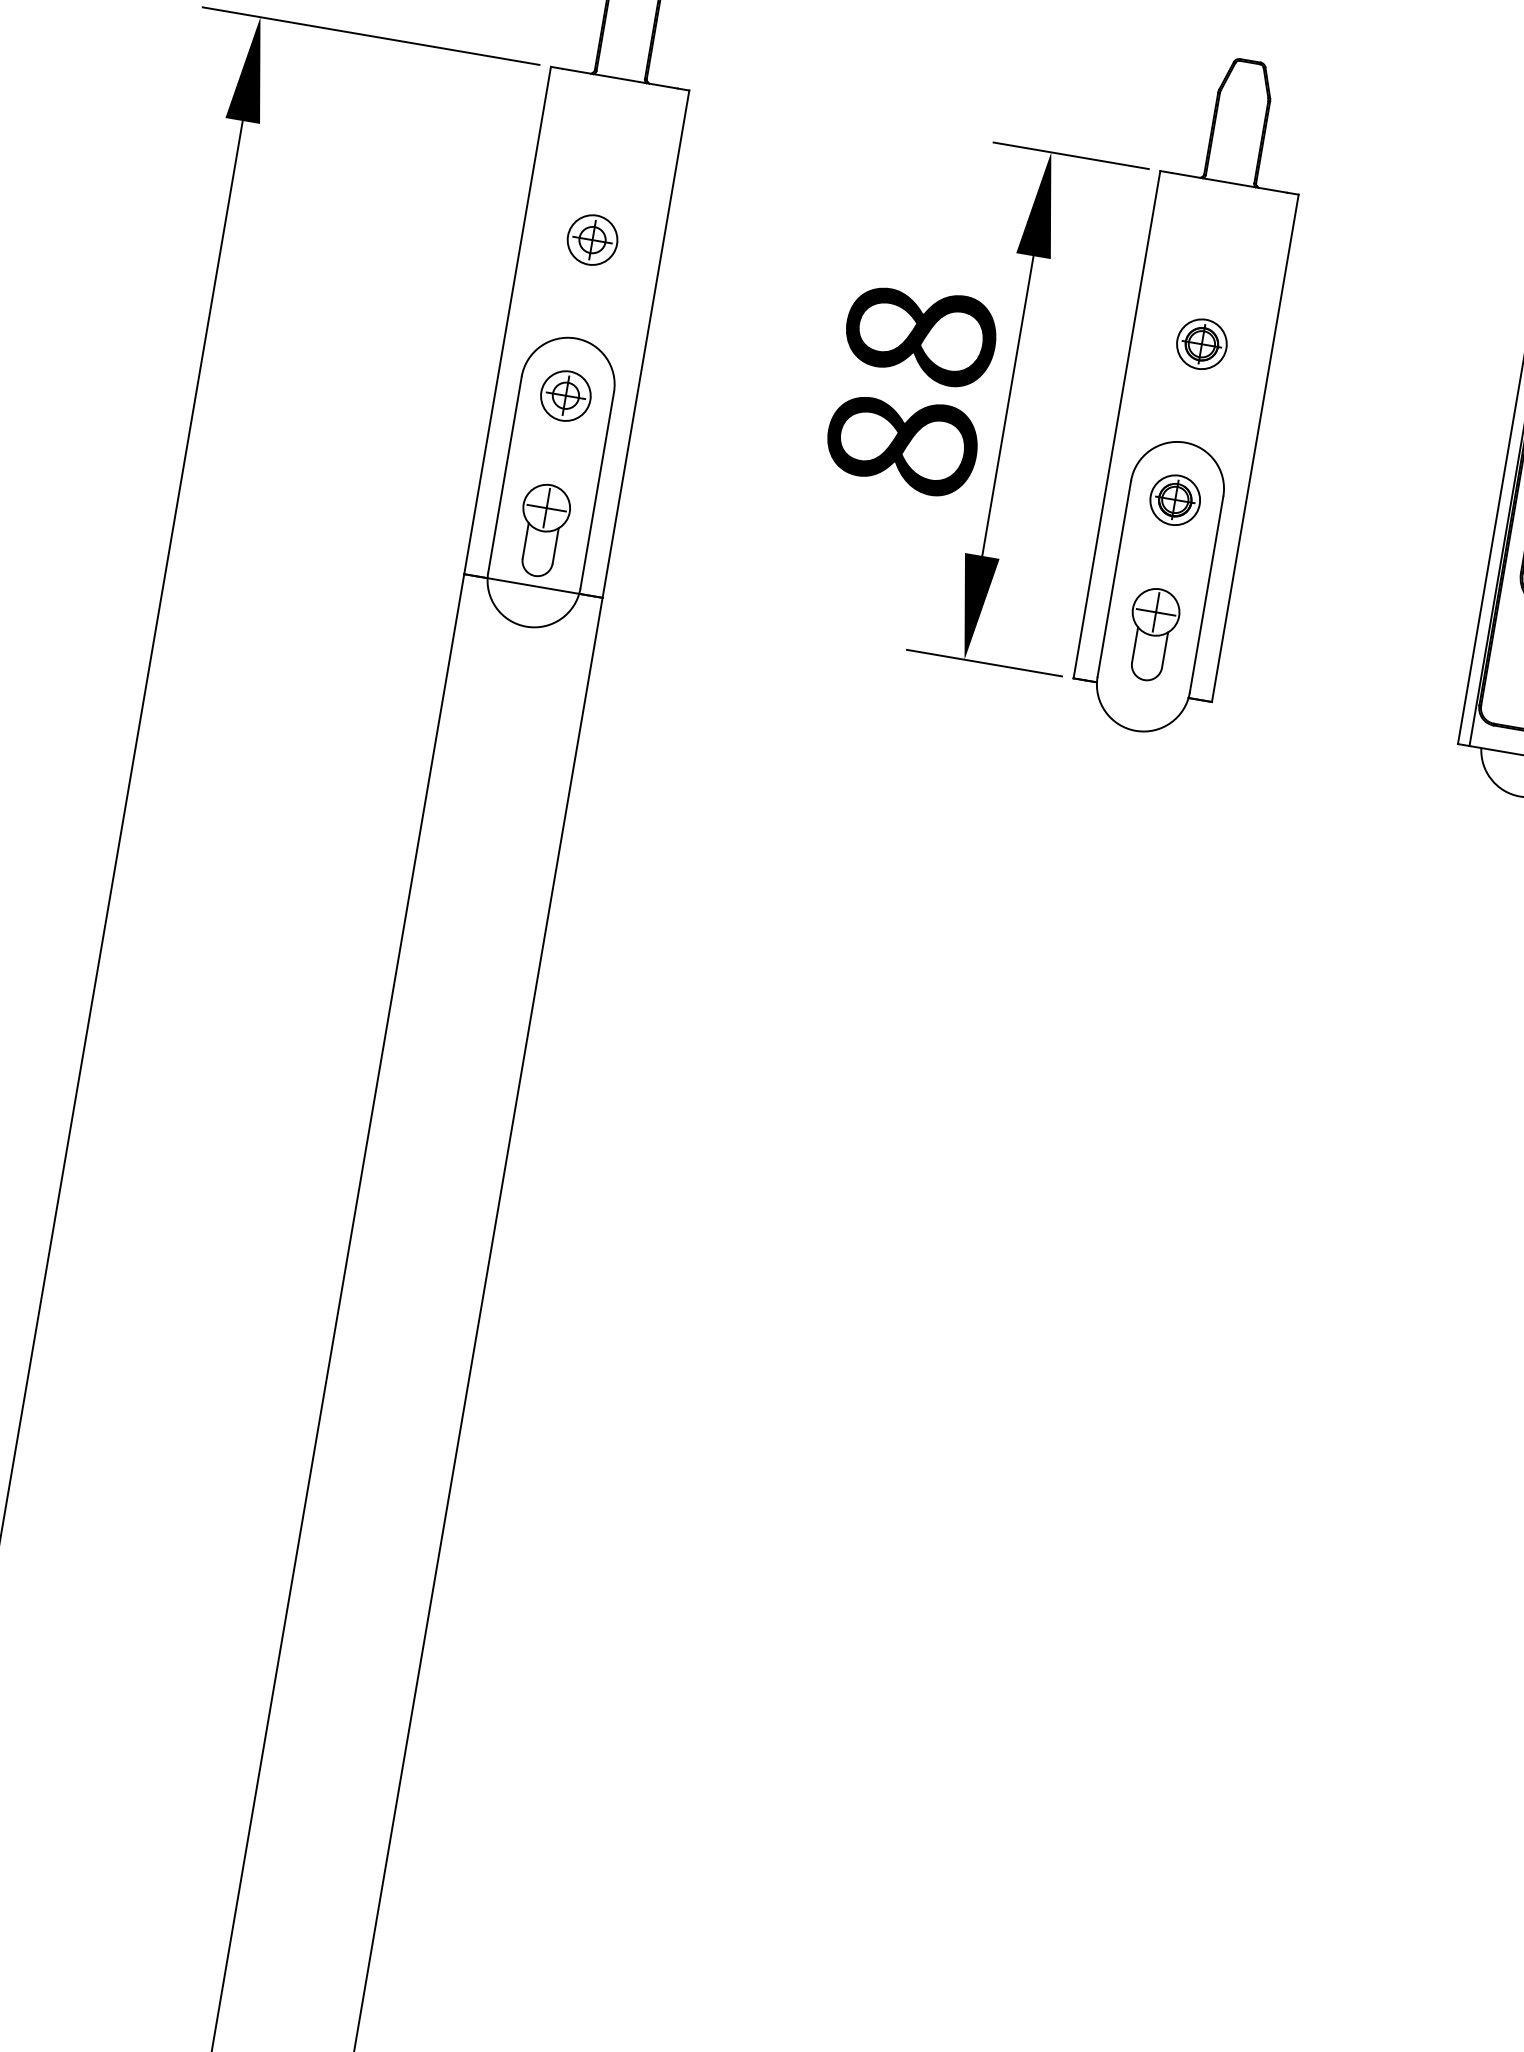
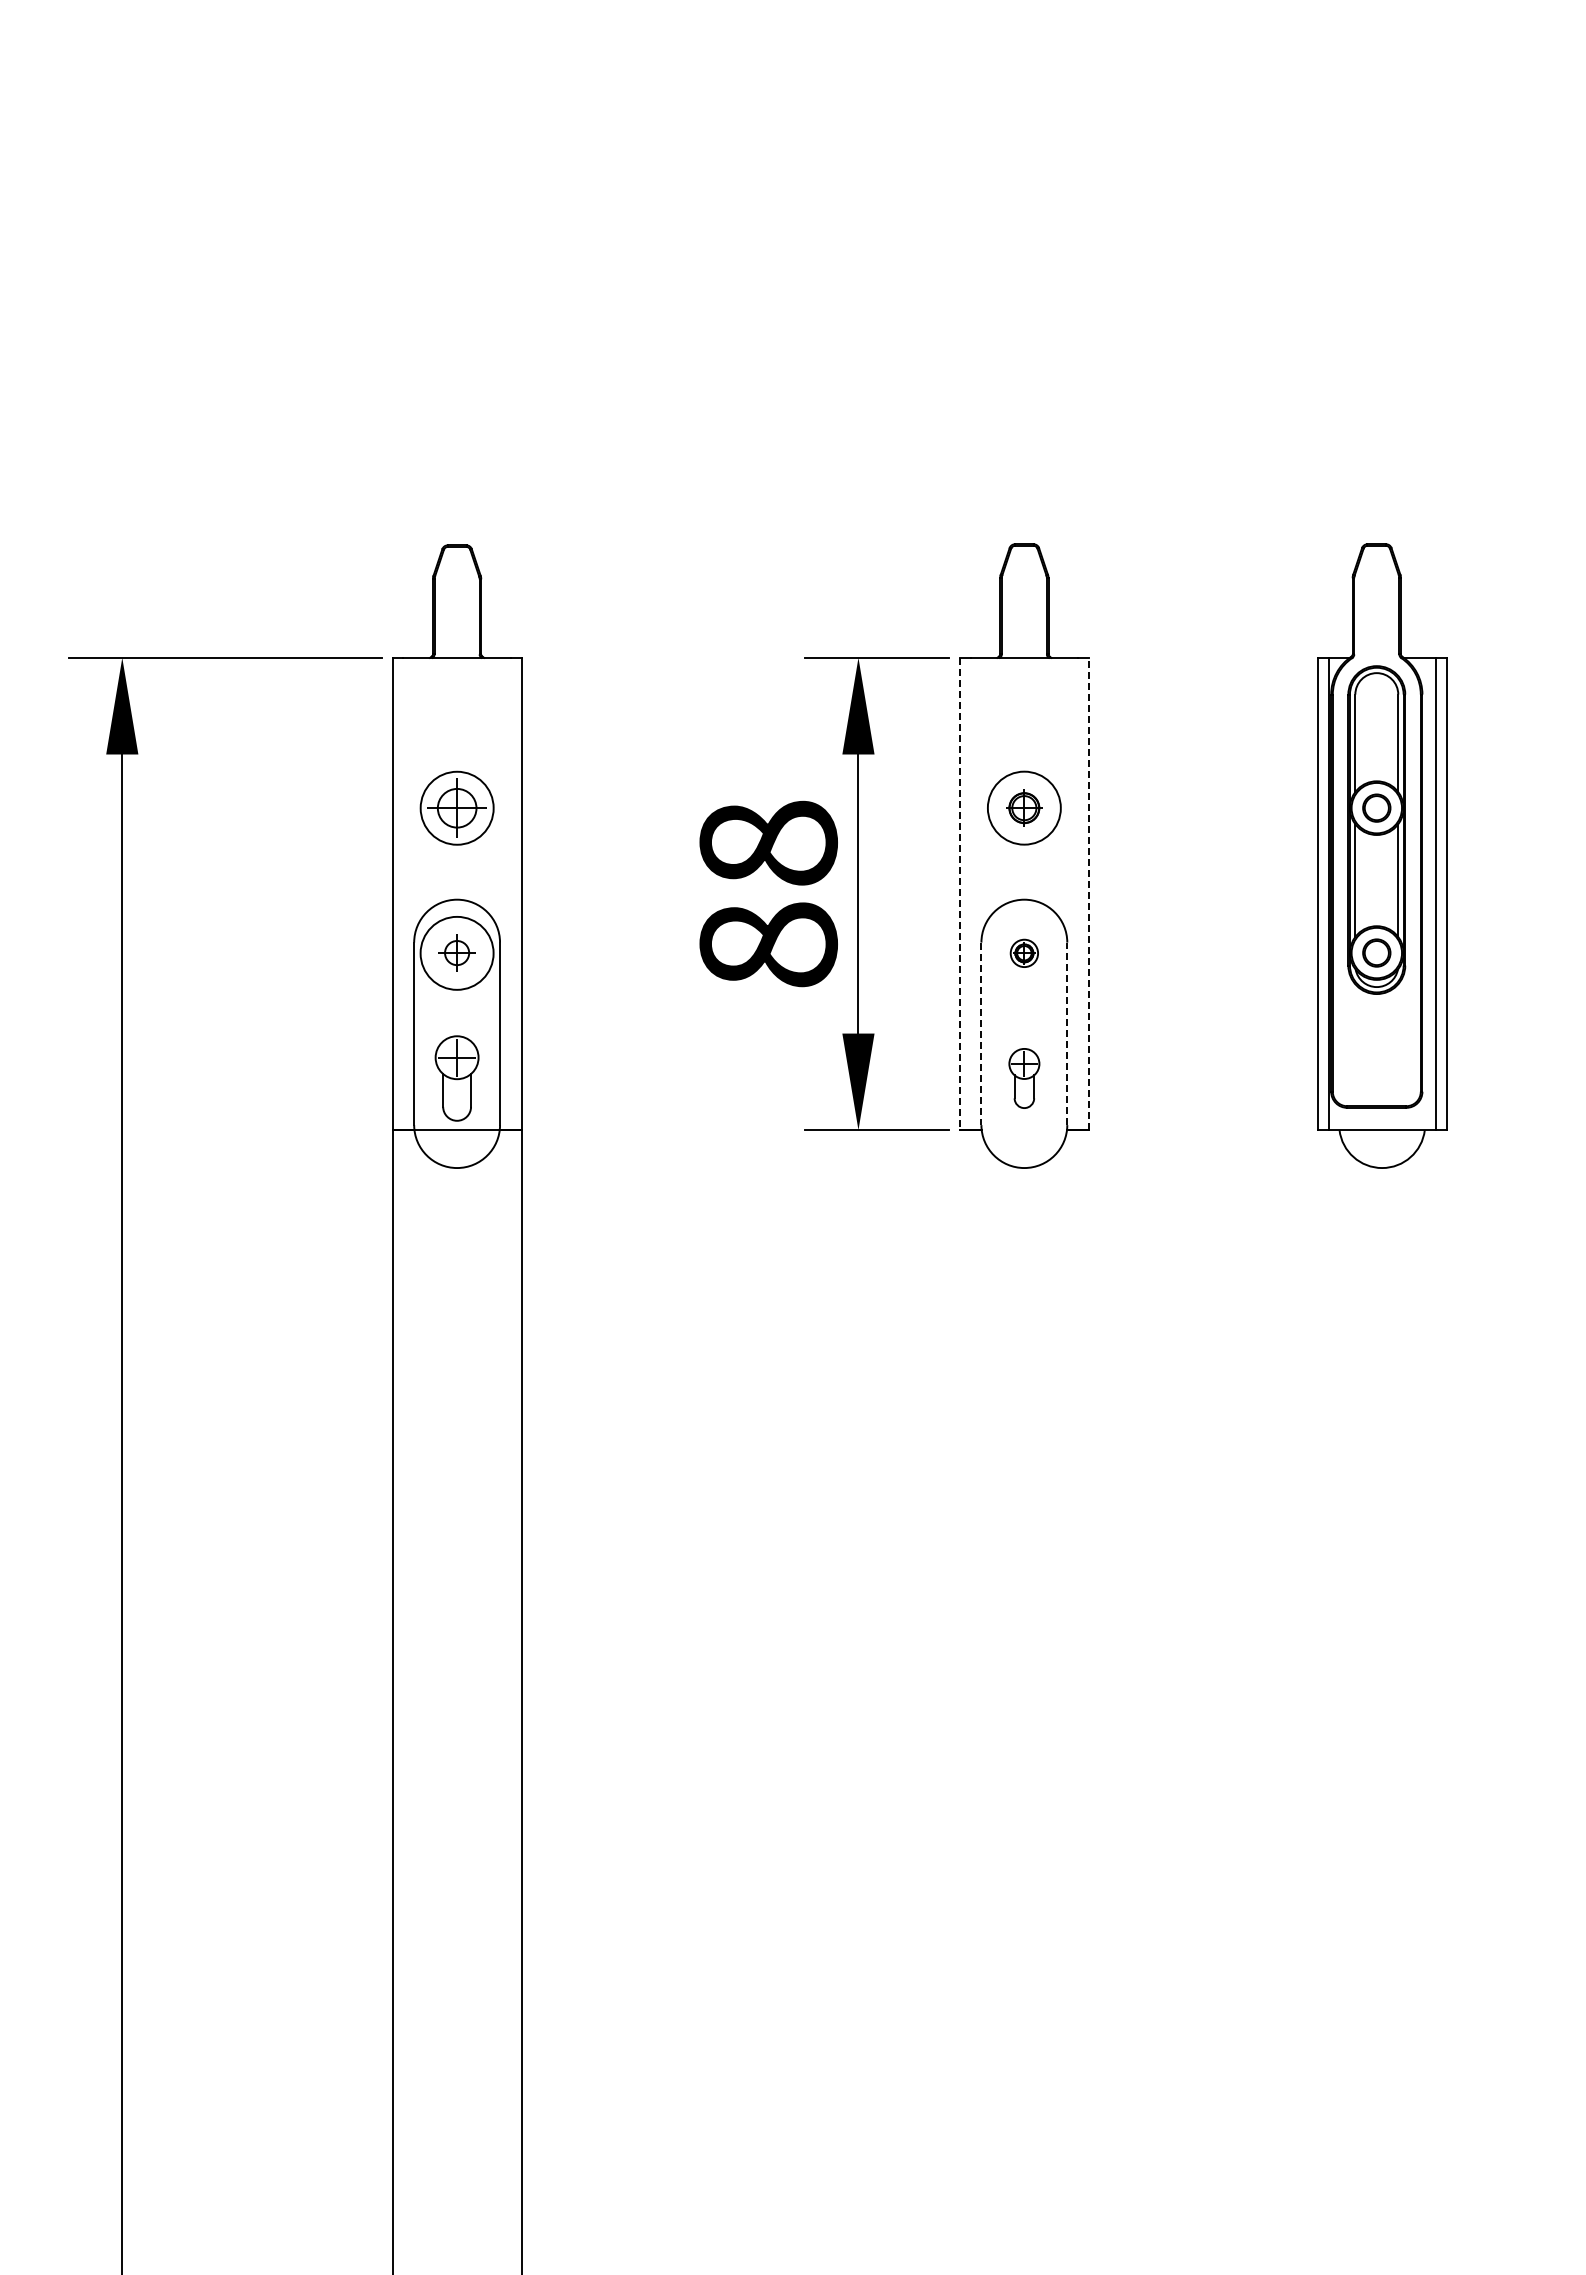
part: (592, 239) -> (456, 807), size x1.6
circle: (1202, 343) -> (1024, 807), size x1.6
circle: (565, 396) -> (456, 953), size x1.6
line: (1116, 425) -> (959, 894), solid -> dashed
line: (1255, 447) -> (1088, 893), solid -> dashed
part: (1175, 500) -> (1024, 953), size x0.6
line: (1114, 579) -> (981, 1034), solid -> dashed
line: (1206, 594) -> (1067, 1033), solid -> dashed
part: (1152, 634) -> (1024, 1078), size x0.7

